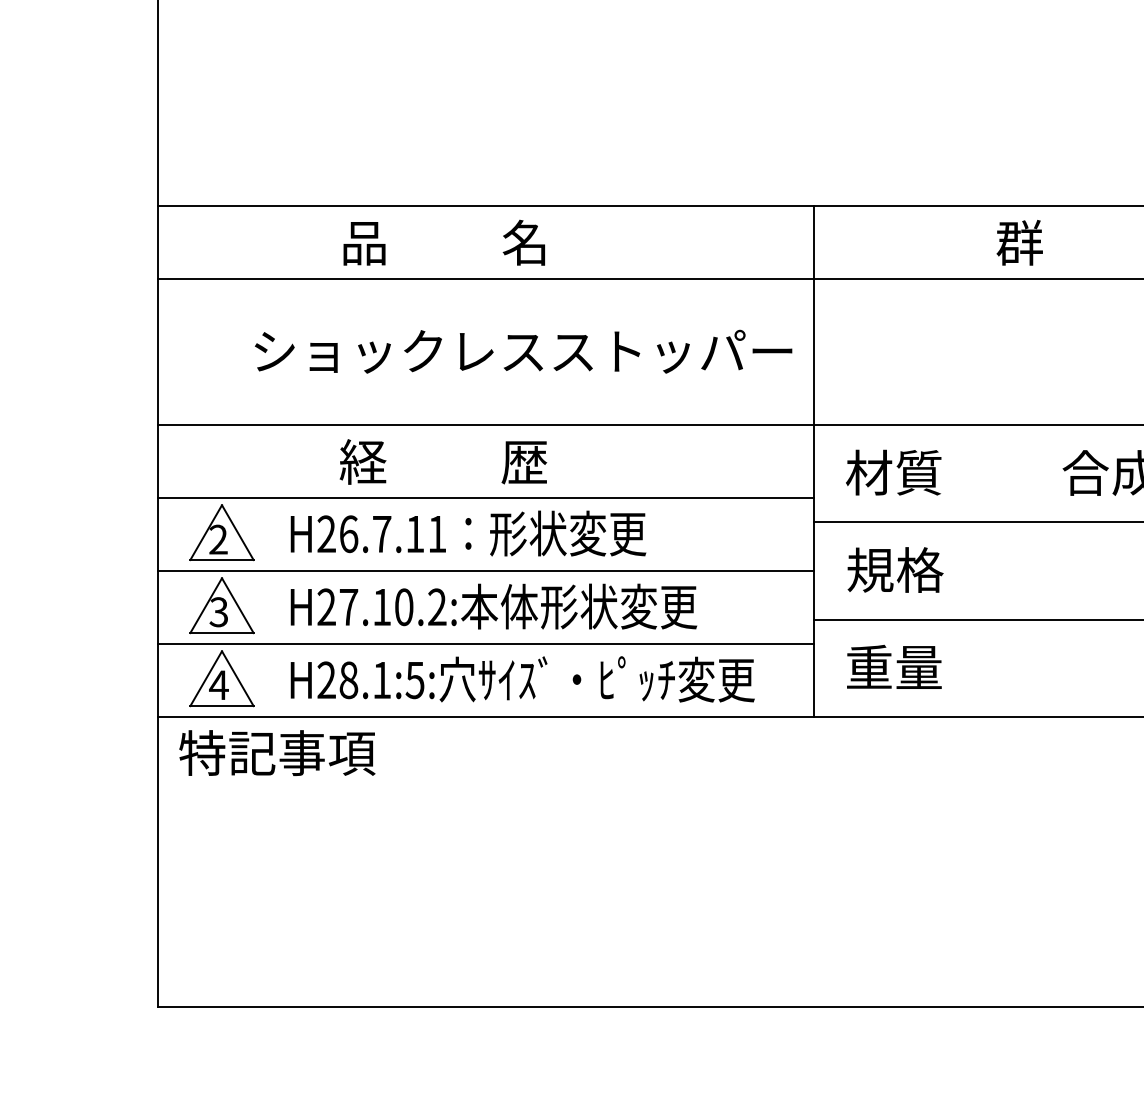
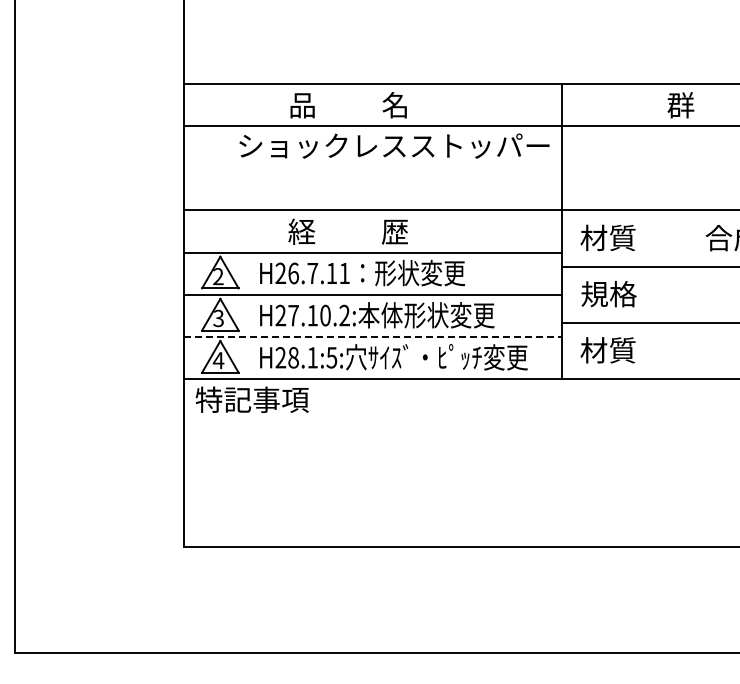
text: (523, 350) -> (394, 145), moved
line: (487, 643) -> (373, 336), solid -> dashed
text: (892, 667) -> (607, 350), 重量 -> 材質

